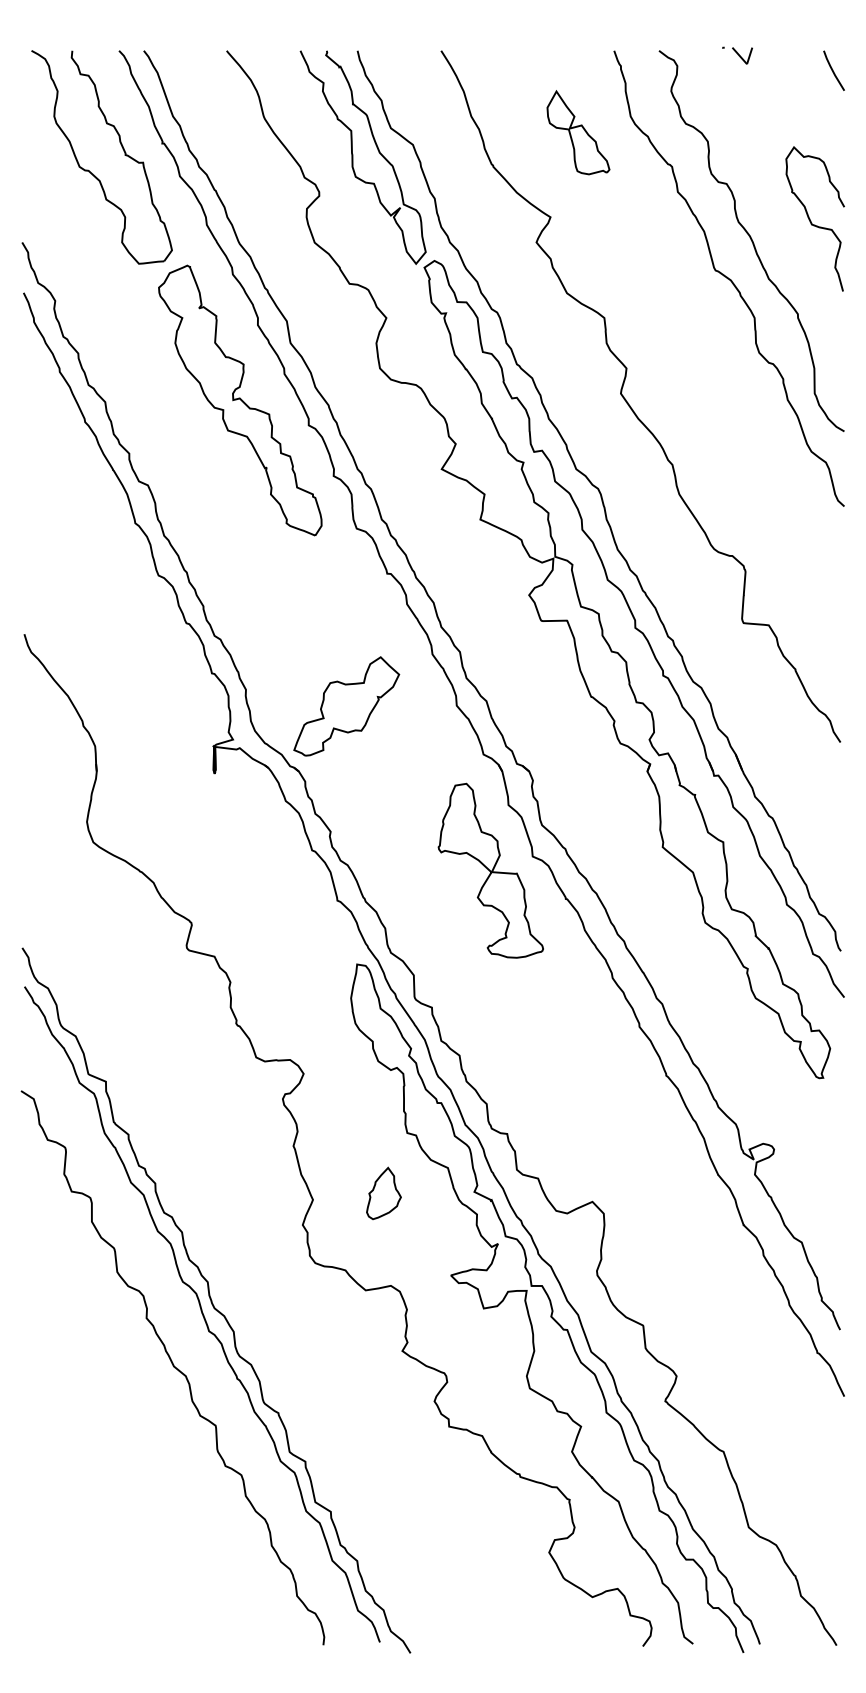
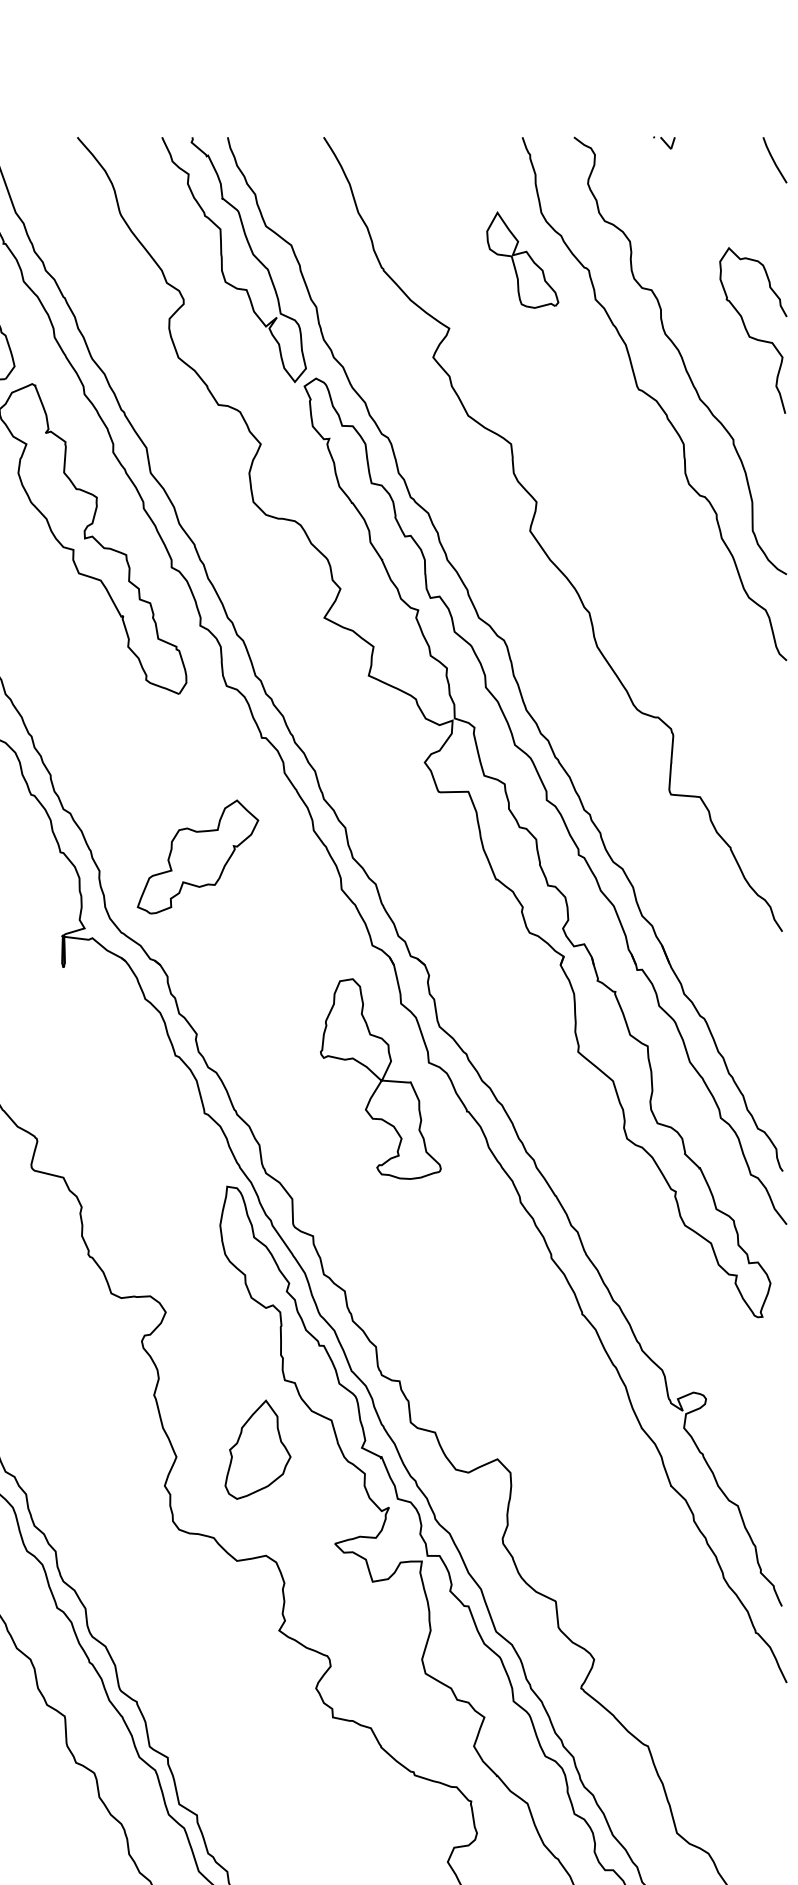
part: (737, 55) -> (664, 142), size x0.62
part: (578, 132) -> (522, 259), moved
part: (346, 706) -> (197, 857), moved
part: (383, 1193) -> (257, 1449), size x1.67

